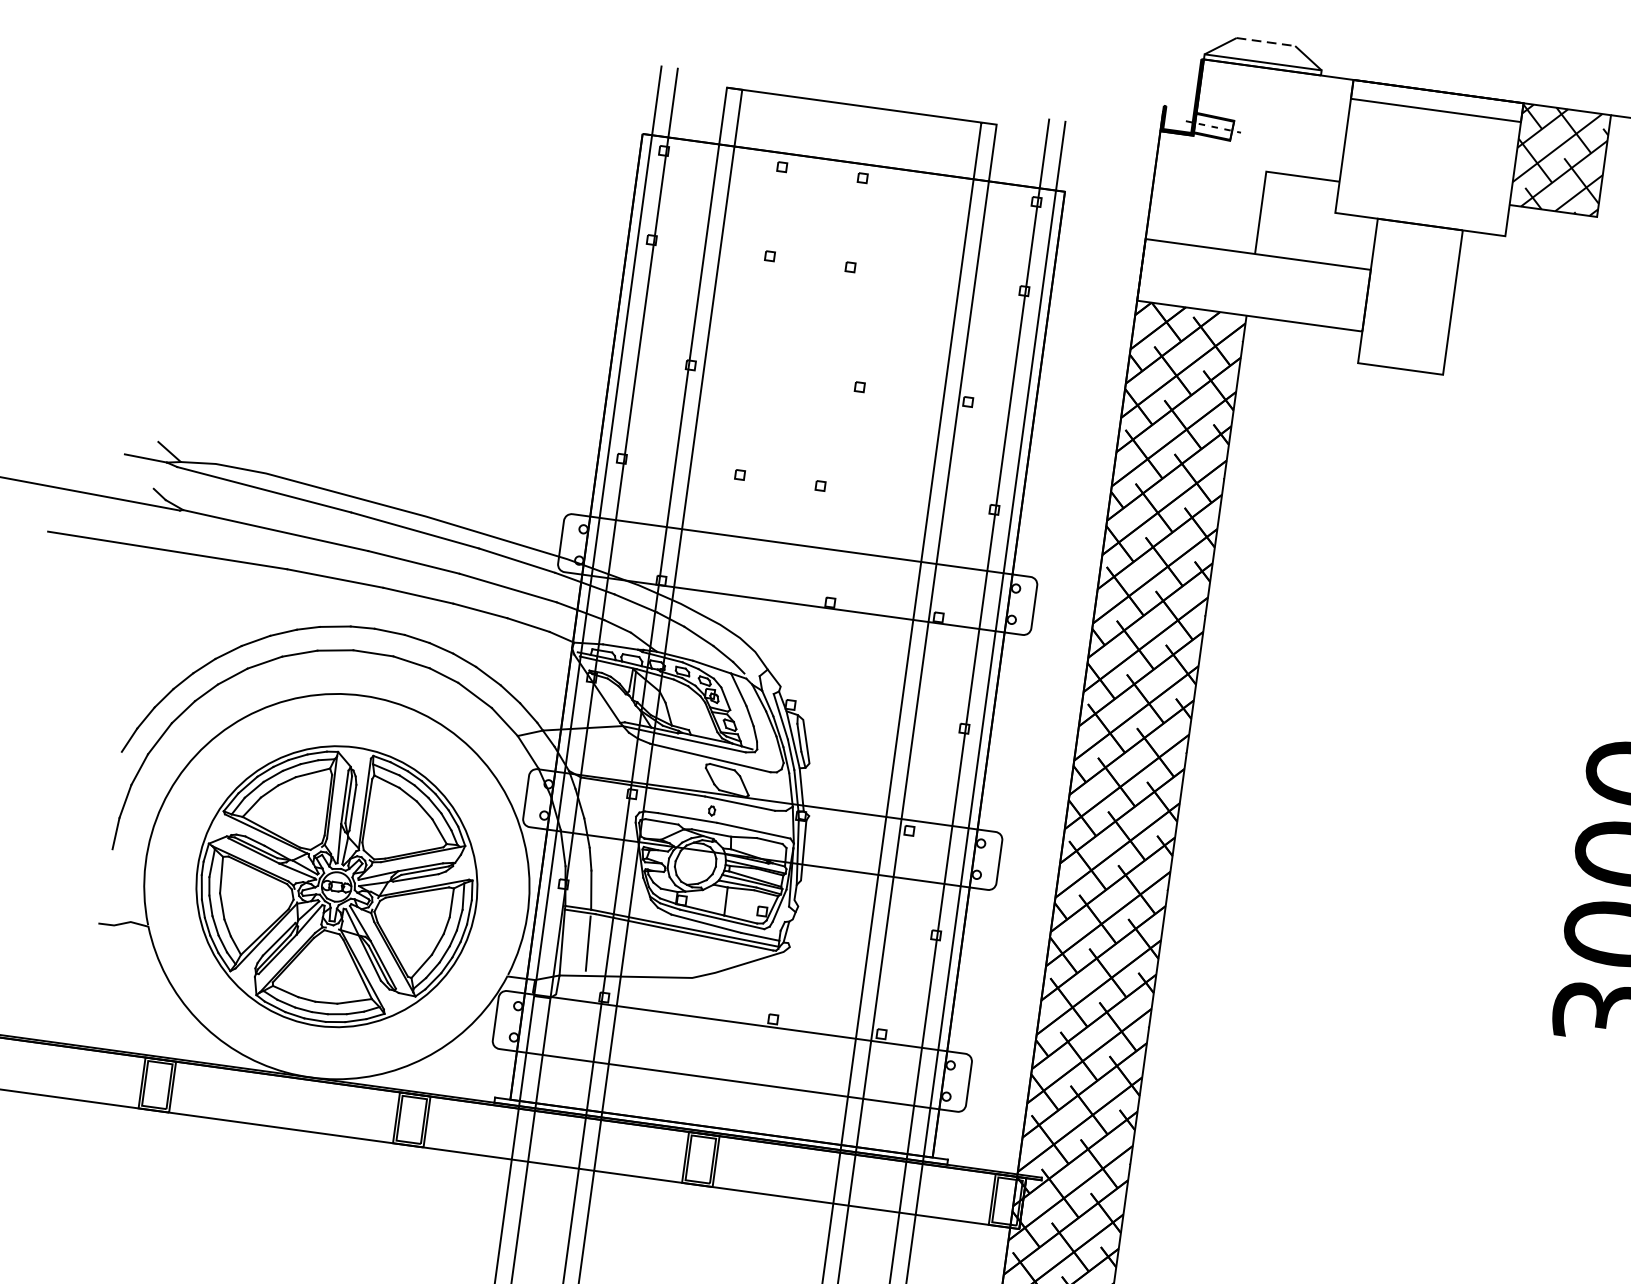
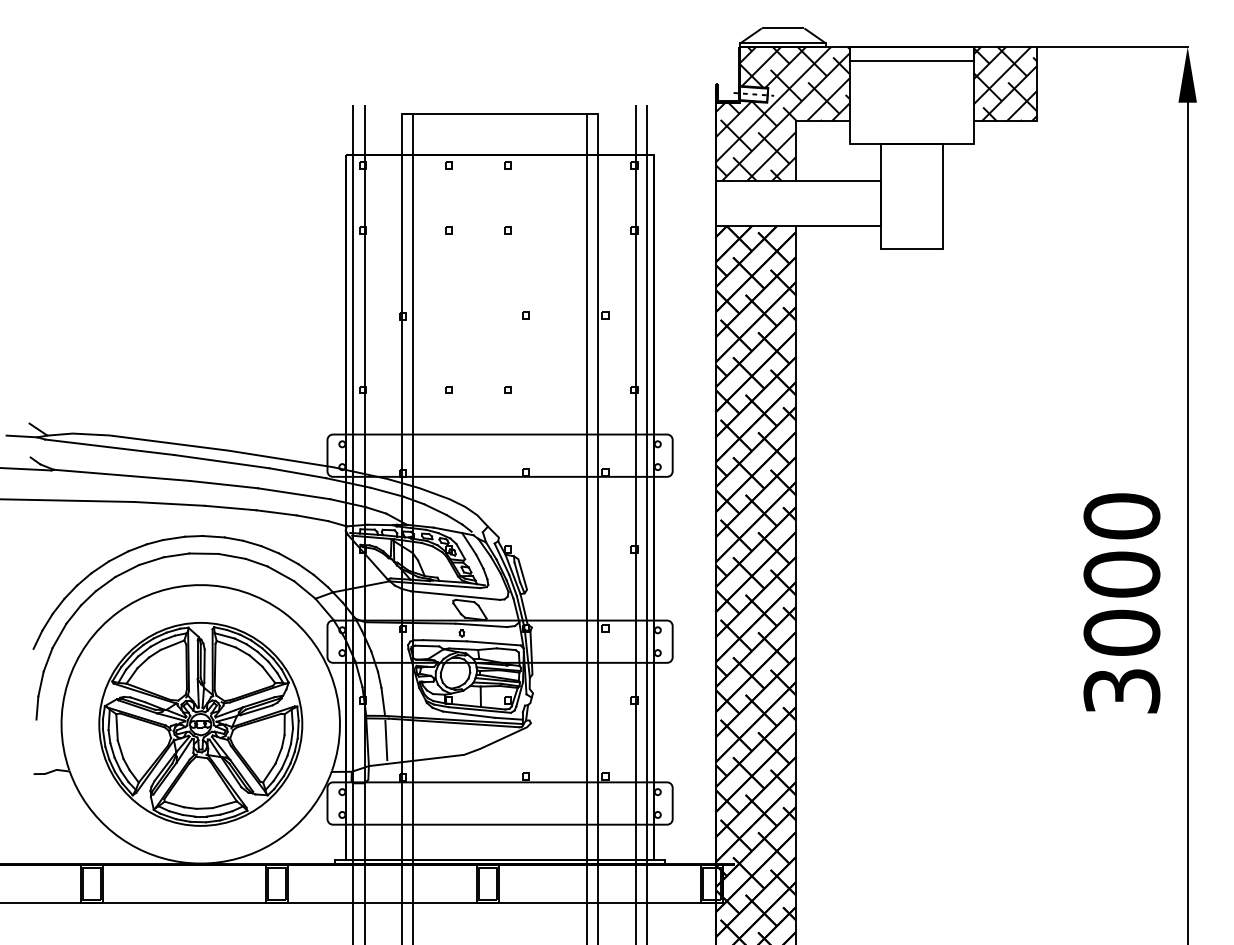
line: (1266, 42) -> (783, 28), dashed -> solid
hatch: (1248, 159) -> (782, 114), added

